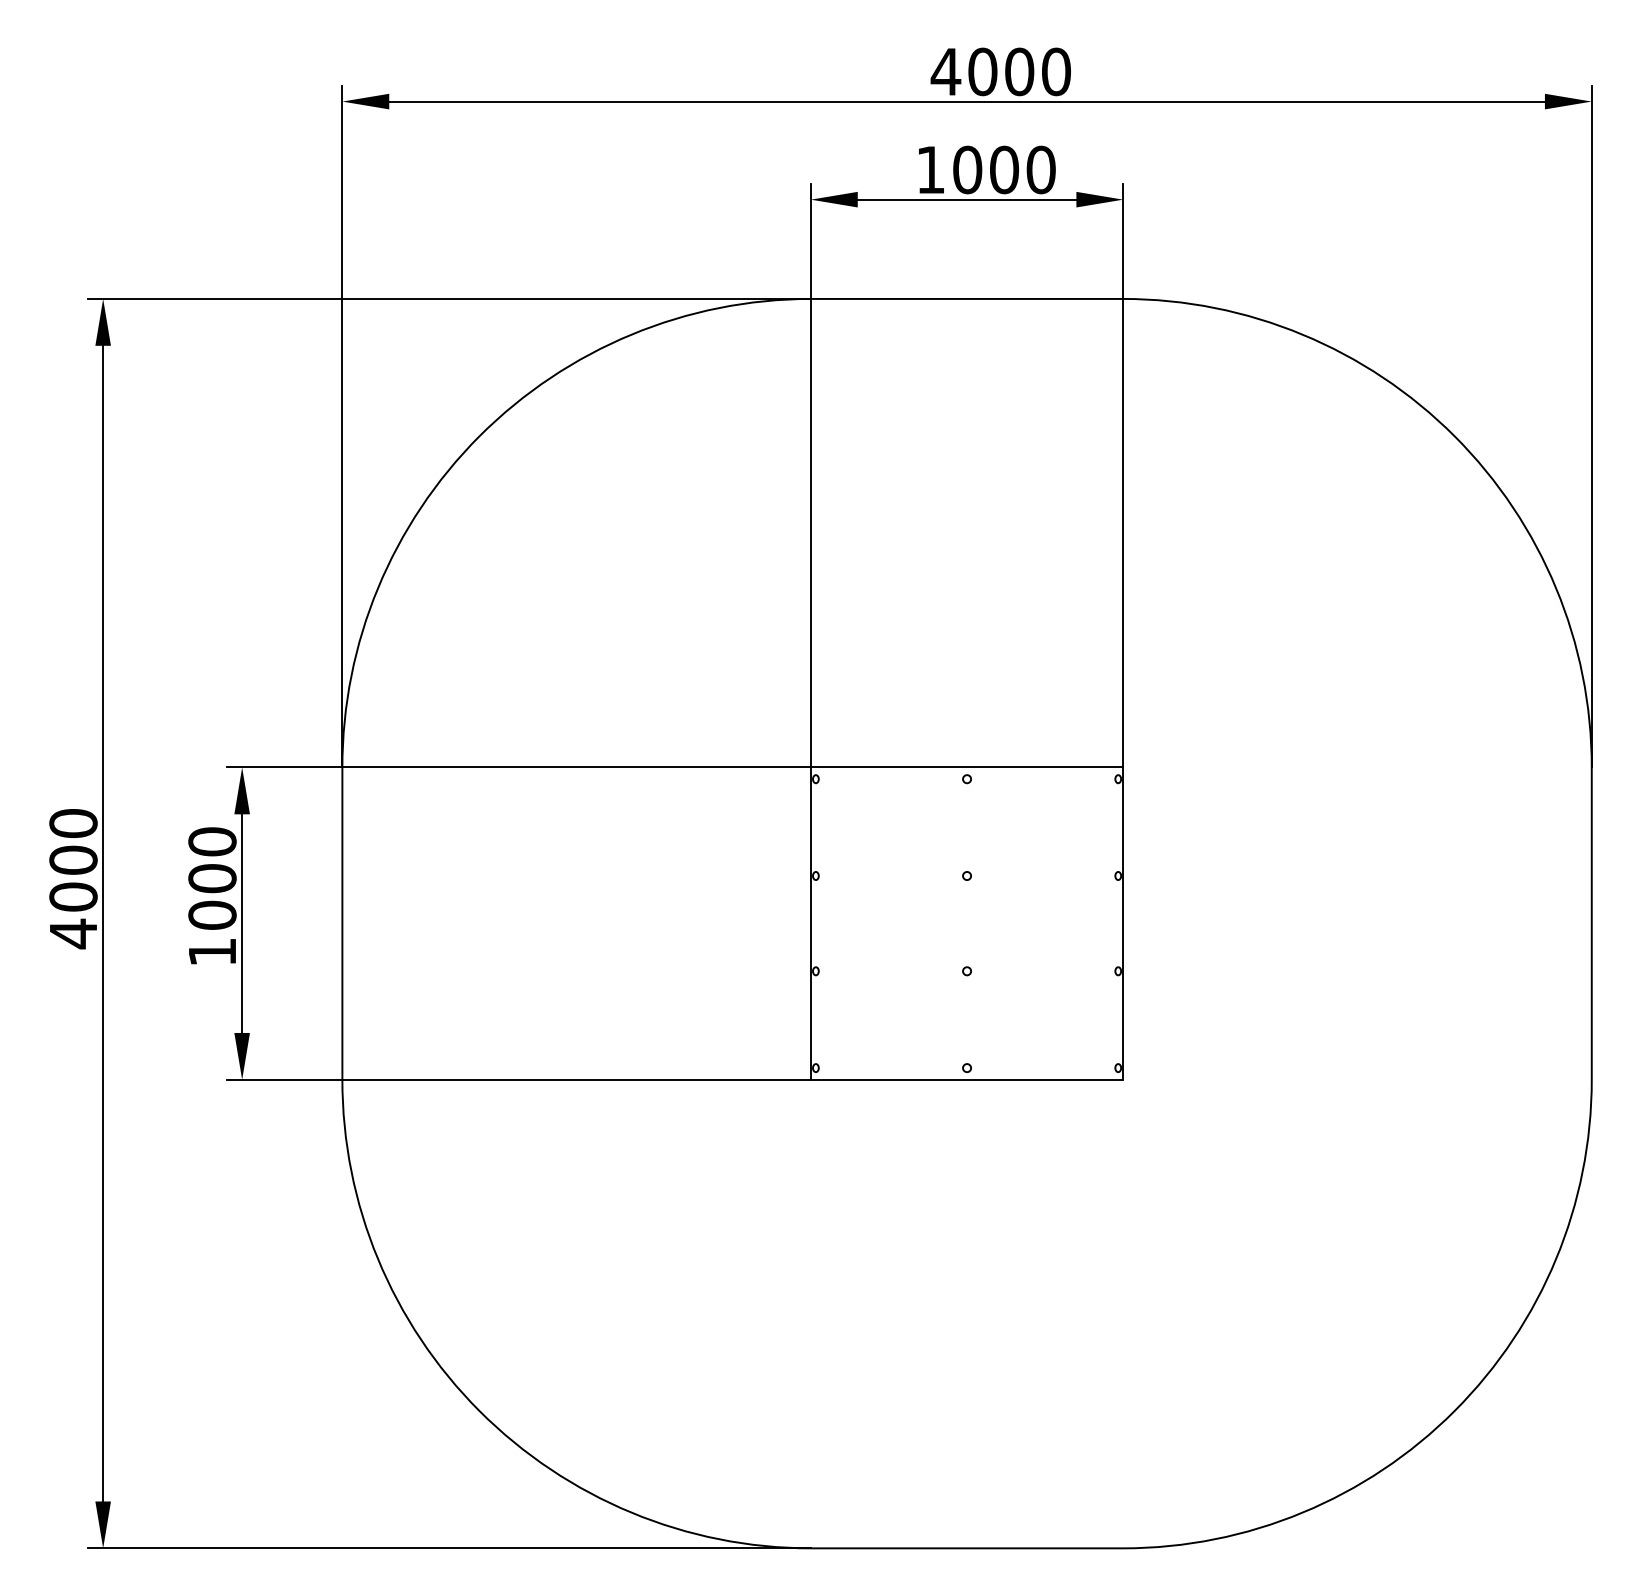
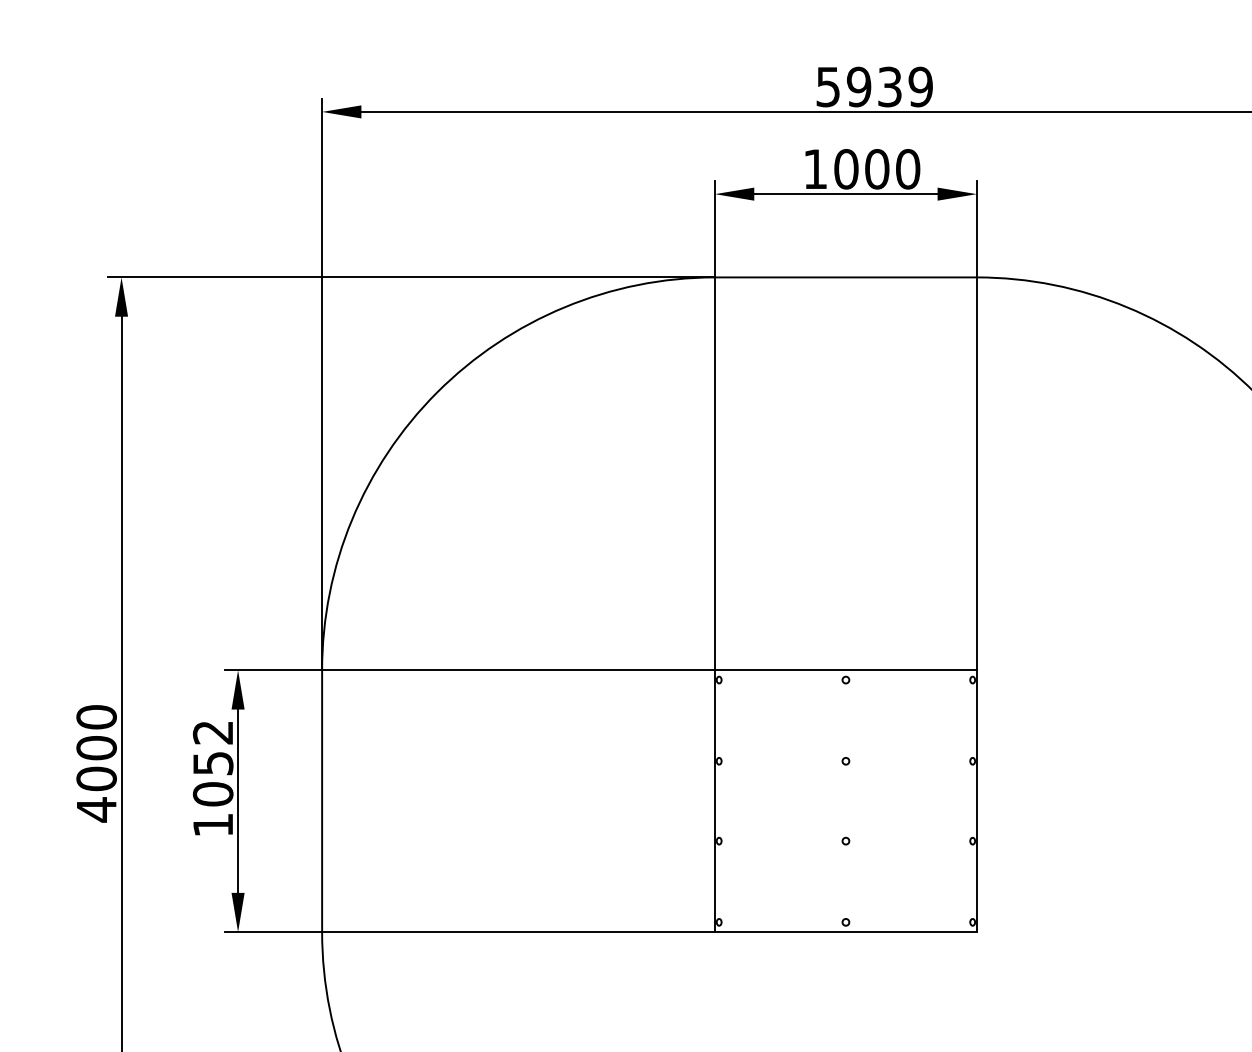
text: (1000, 71) -> (873, 86), 4000 -> 5939
text: (212, 860) -> (213, 748), 1000 -> 1052

